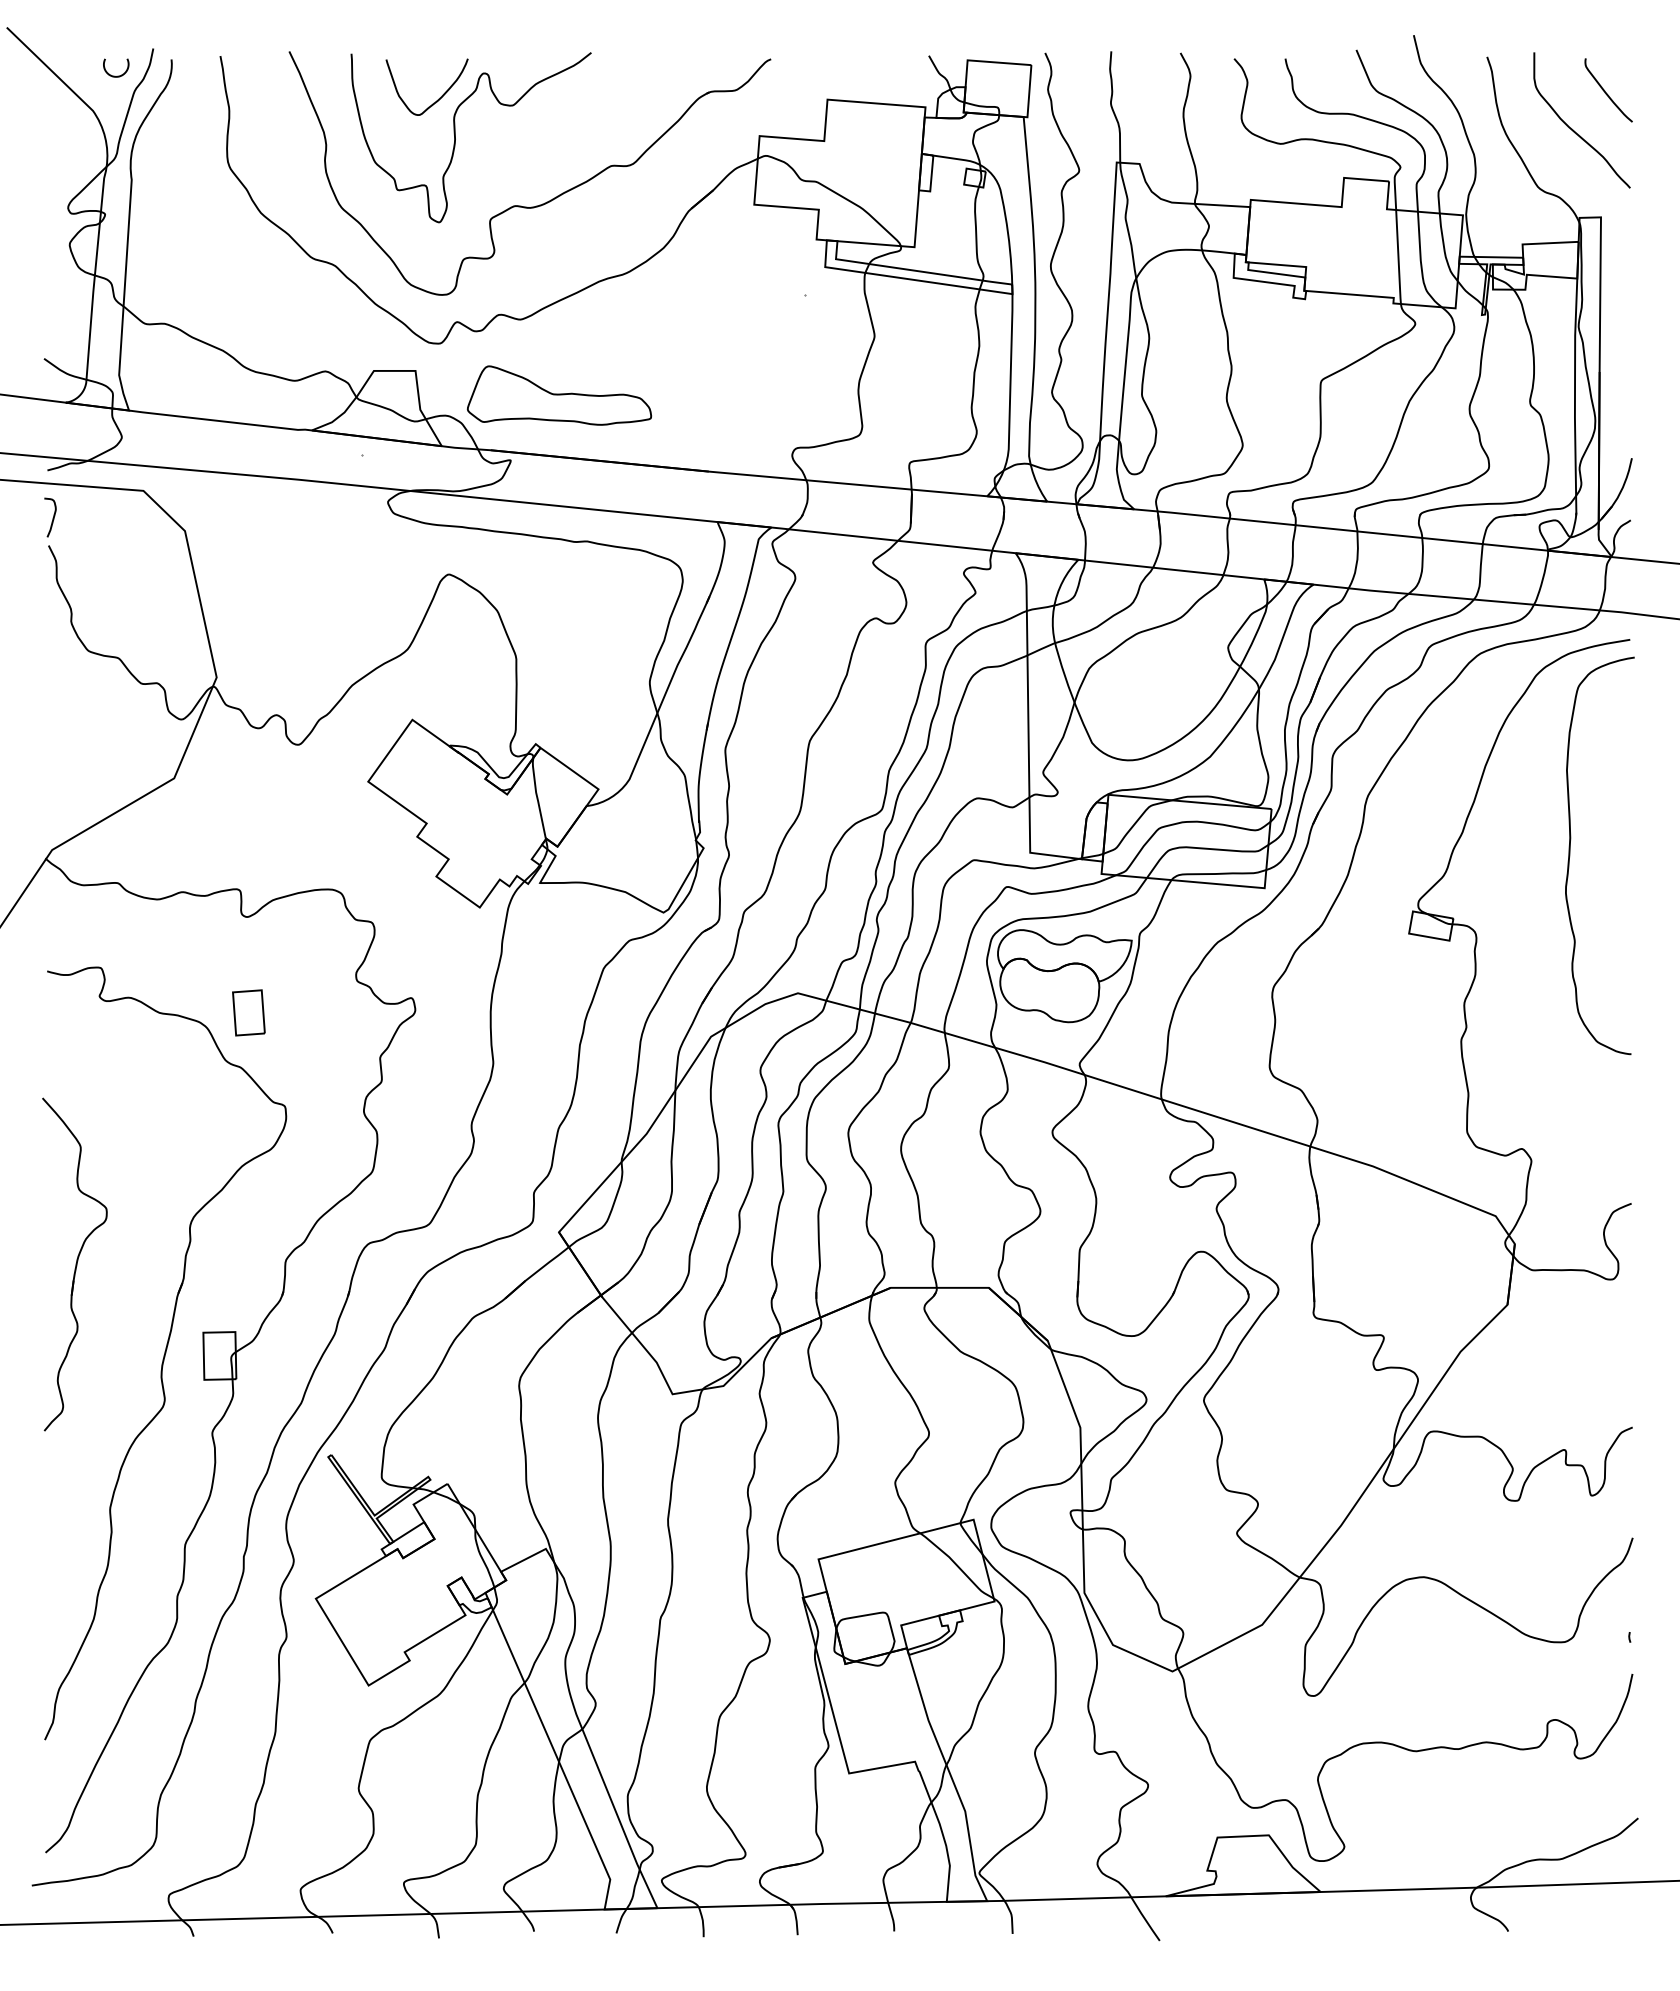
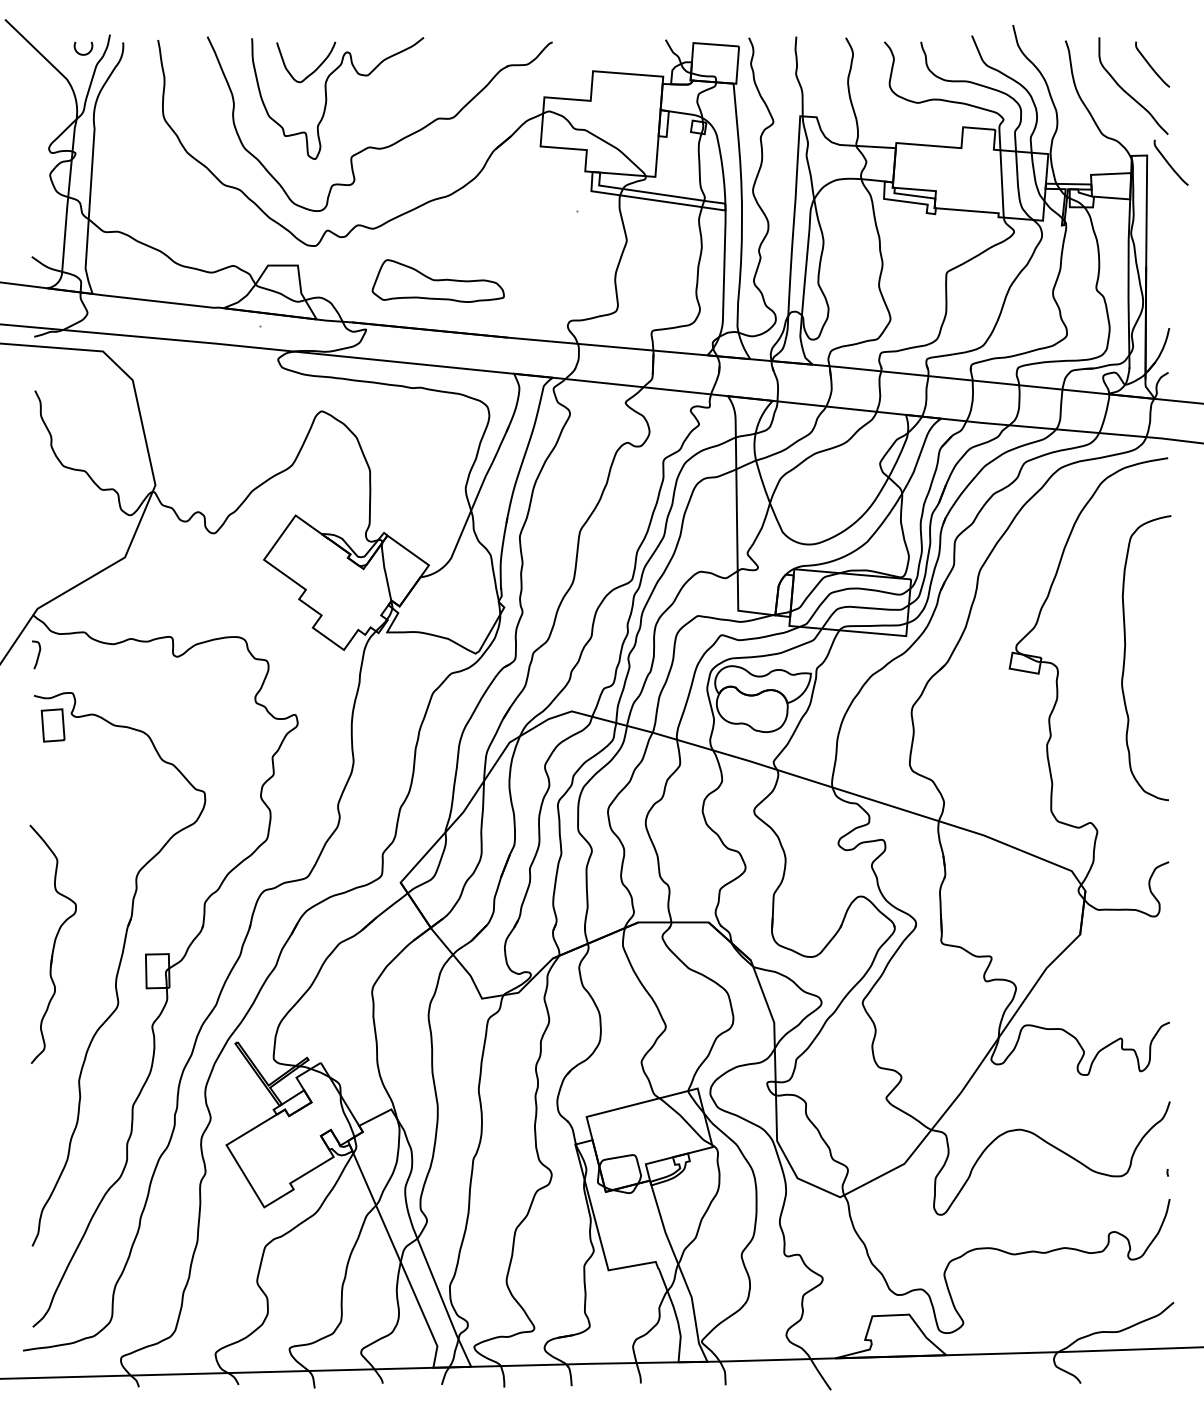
curve: (1632, 229) -> (1169, 164), added
part: (558, 395) -> (437, 281), moved
curve: (52, 518) -> (37, 655), moved
curve: (1570, 855) -> (1125, 657), moved
part: (248, 1012) -> (52, 725), moved
part: (74, 1264) -> (52, 944), moved

